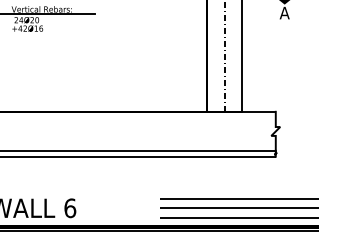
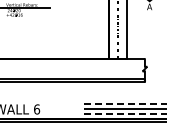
line: (238, 198) -> (125, 104), solid -> dashed
line: (238, 217) -> (125, 114), solid -> dashed

